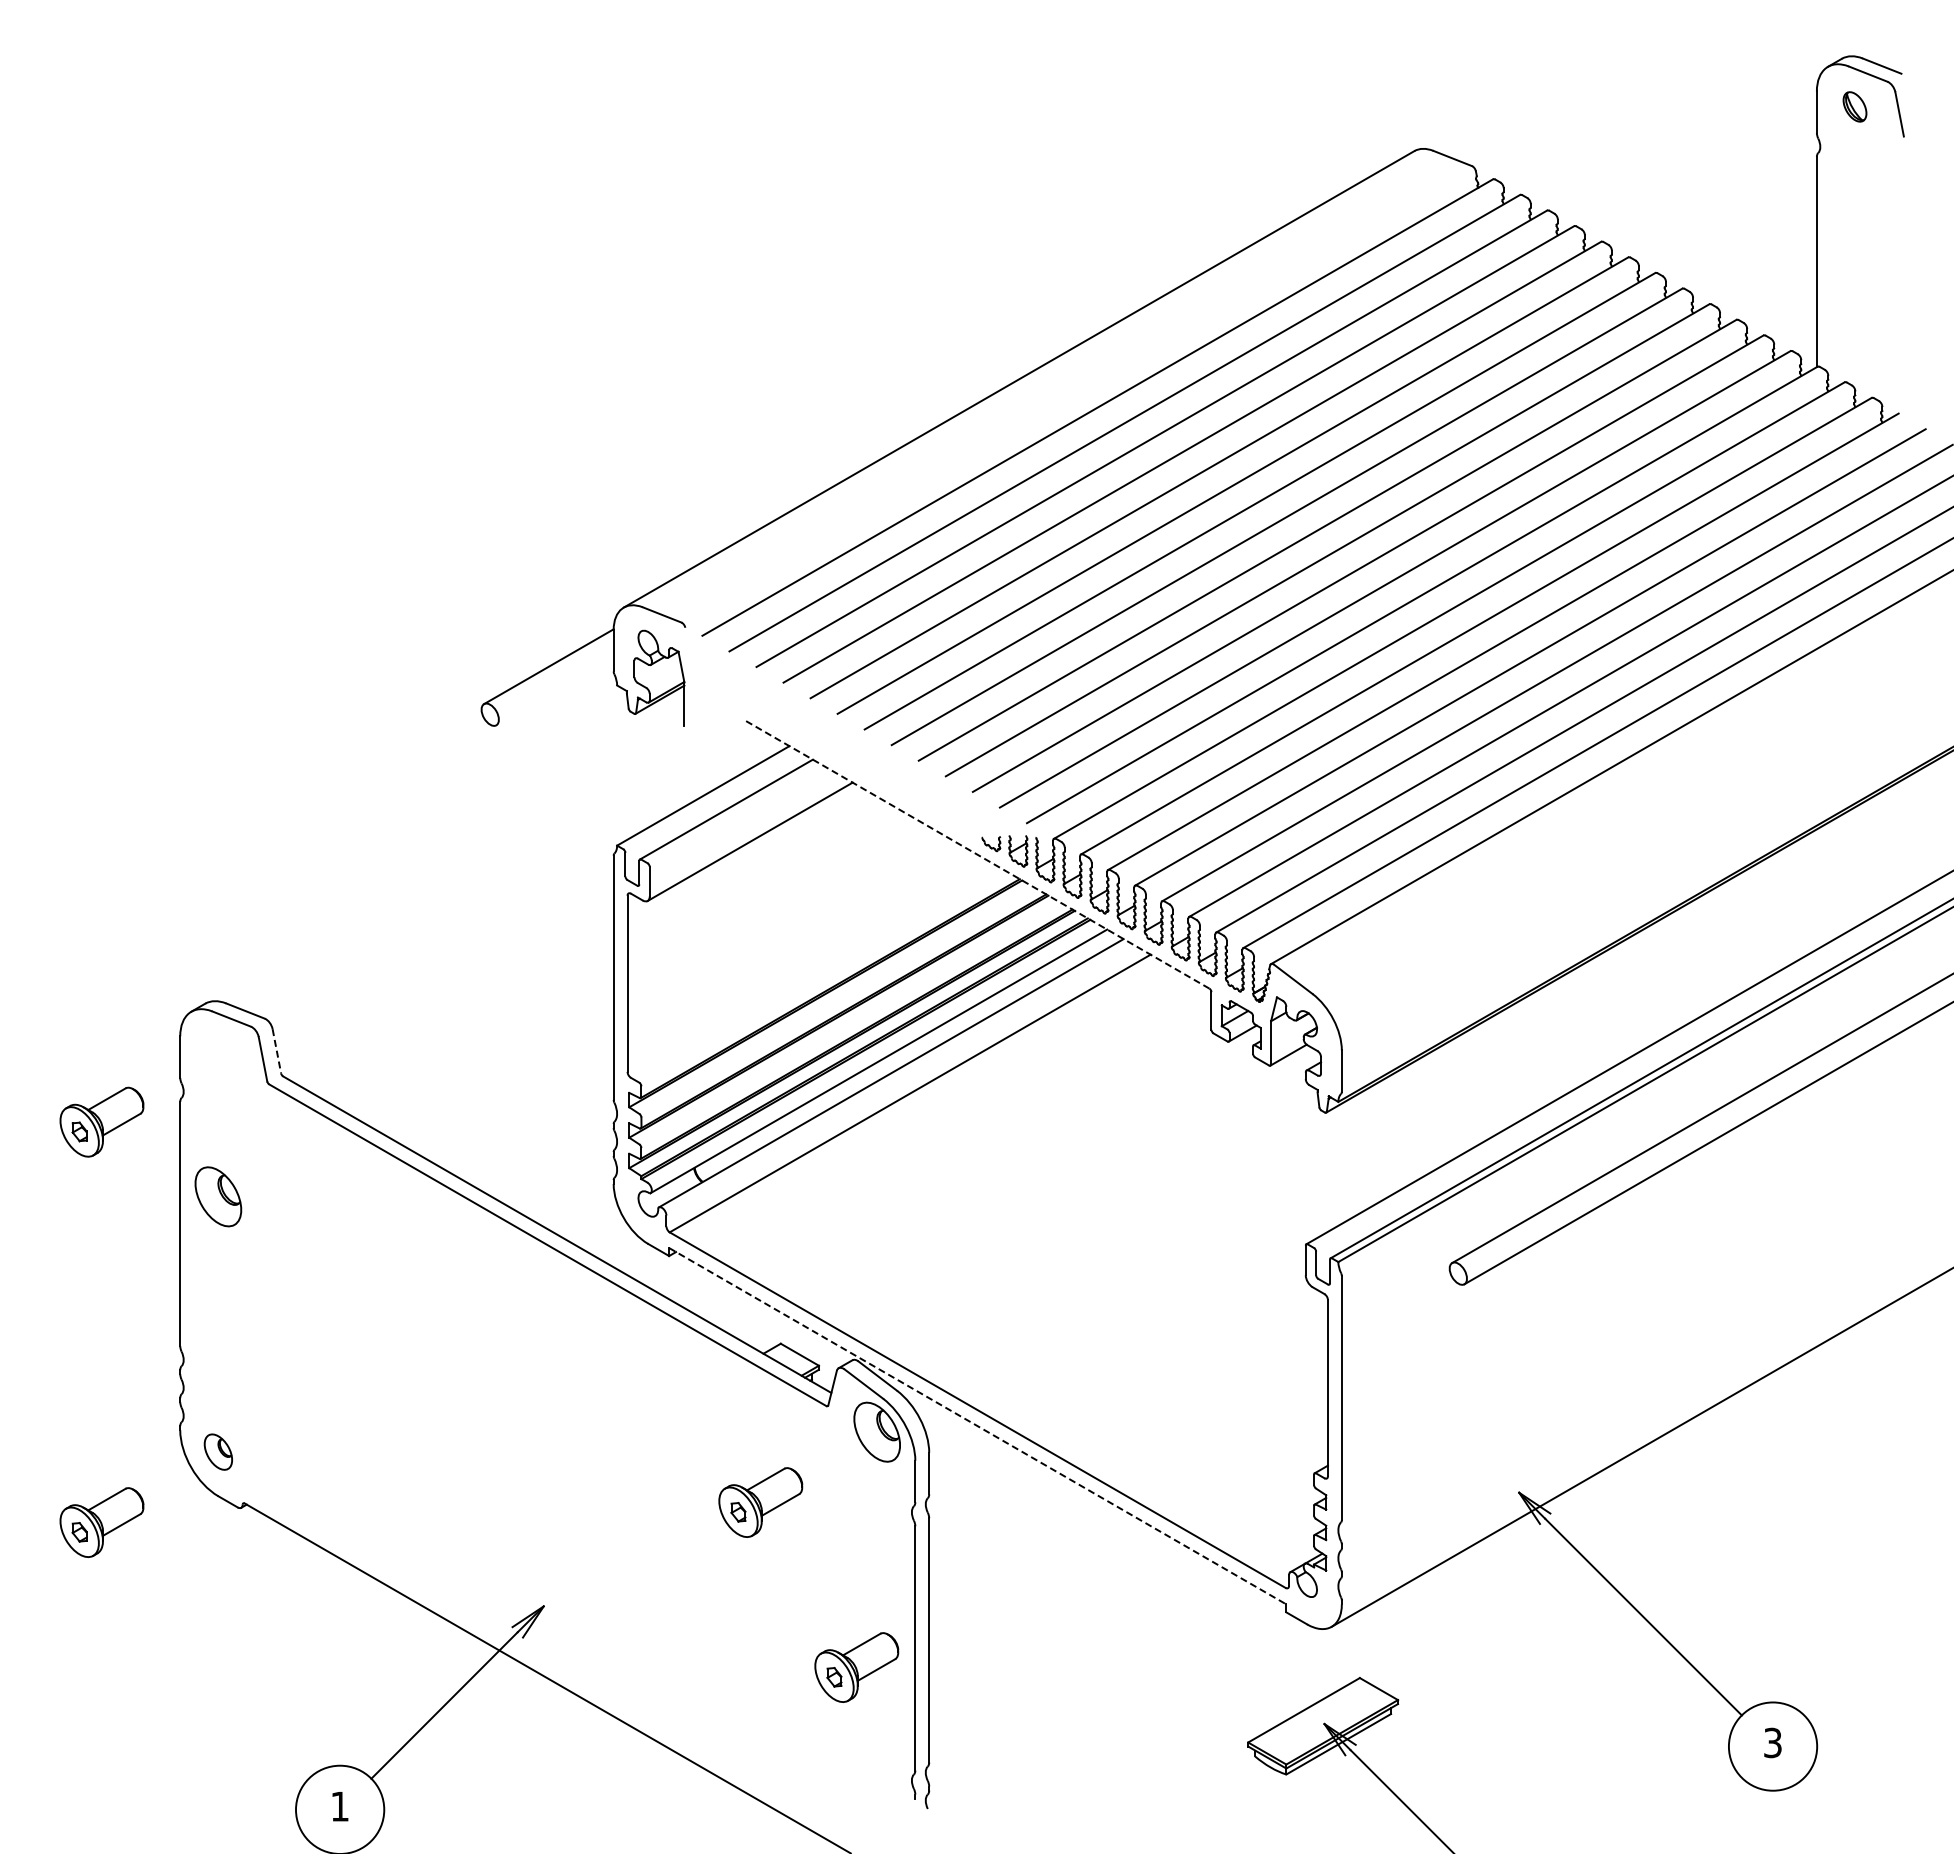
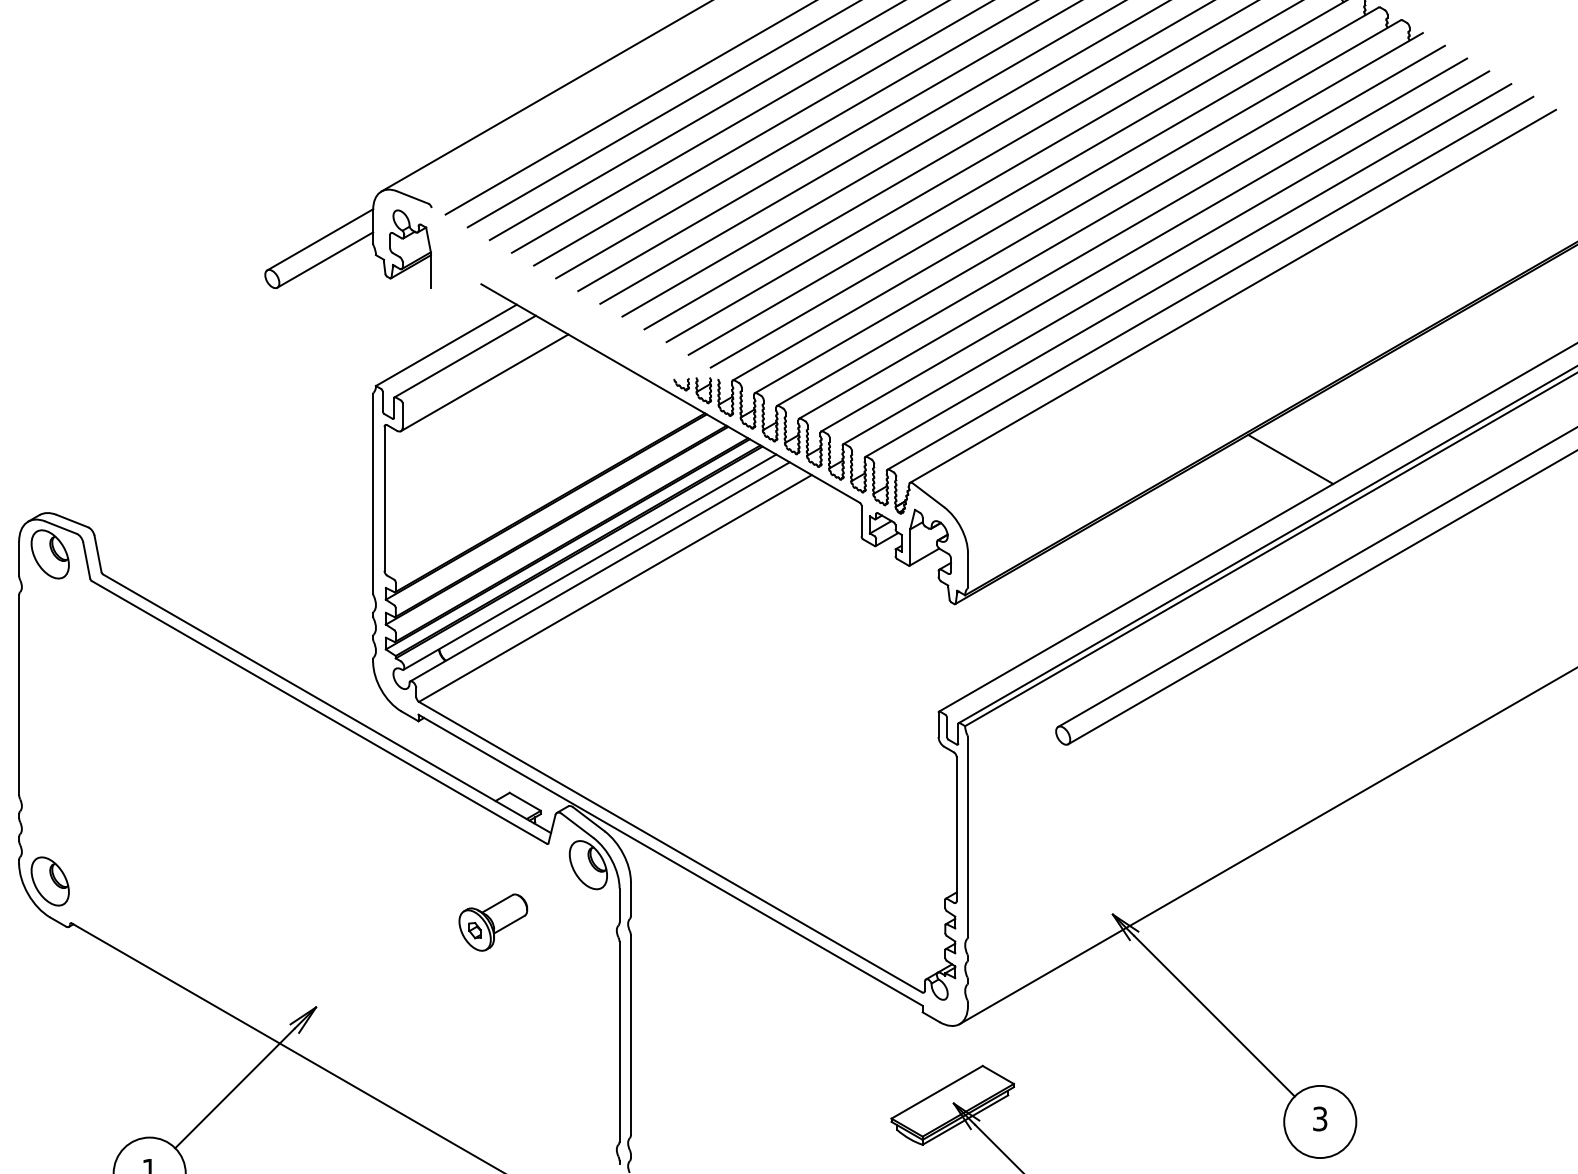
line: (554, 691) -> (324, 260), added
line: (978, 855) -> (671, 394), dashed -> solid
line: (1736, 935) -> (1290, 459), added
line: (276, 1051) -> (97, 554), dashed -> solid
part: (218, 1196) -> (50, 554), moved
line: (978, 1426) -> (671, 860), dashed -> solid
part: (218, 1451) -> (50, 880), size x1.67
part: (856, 1667) -> (571, 1057), removed

